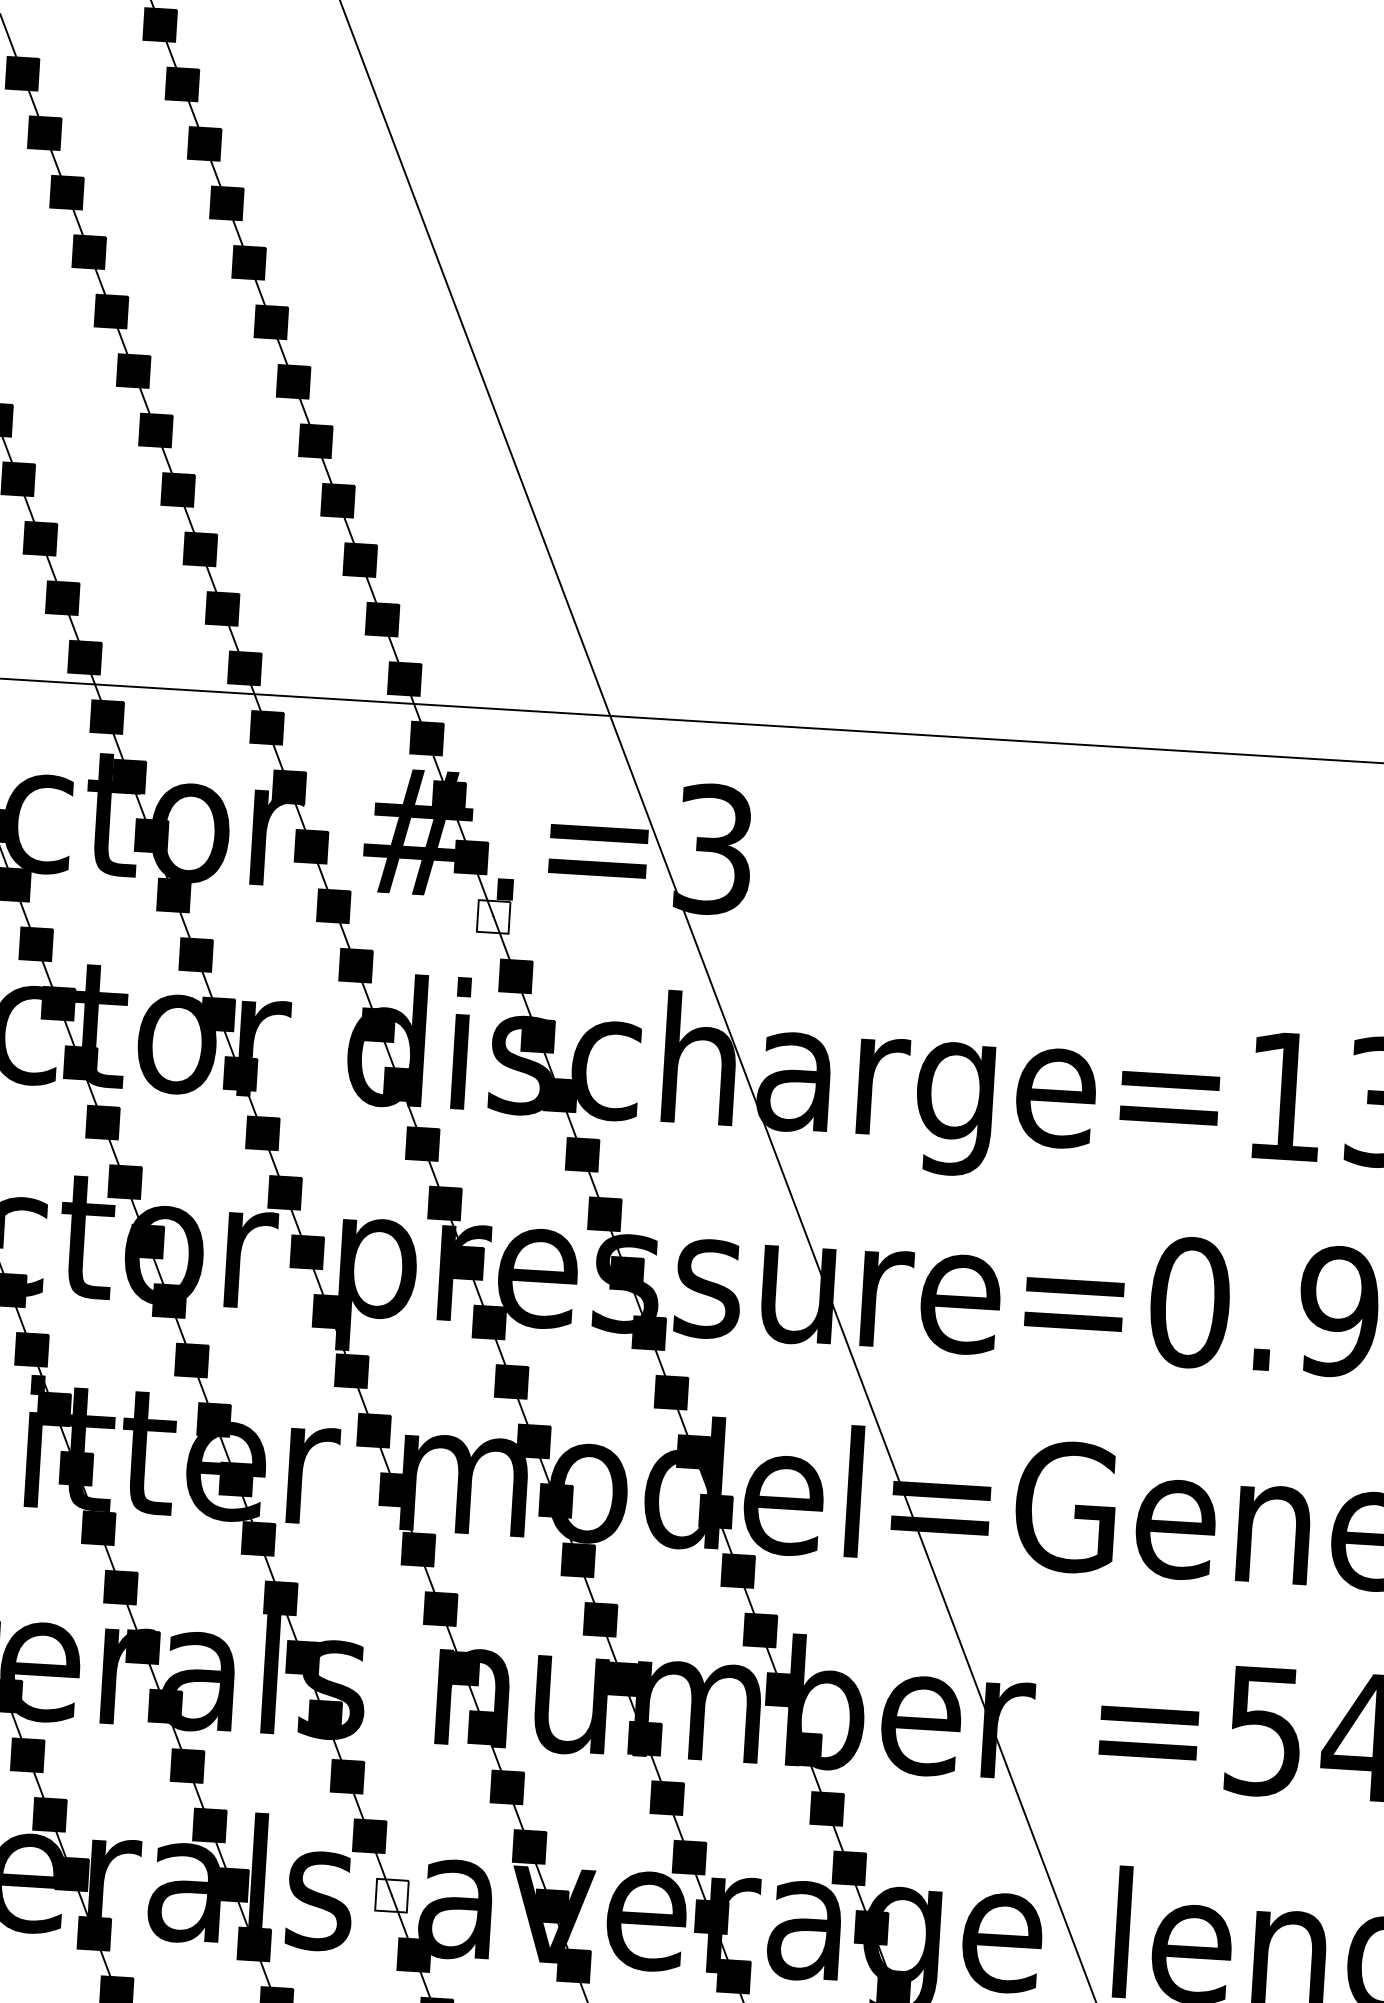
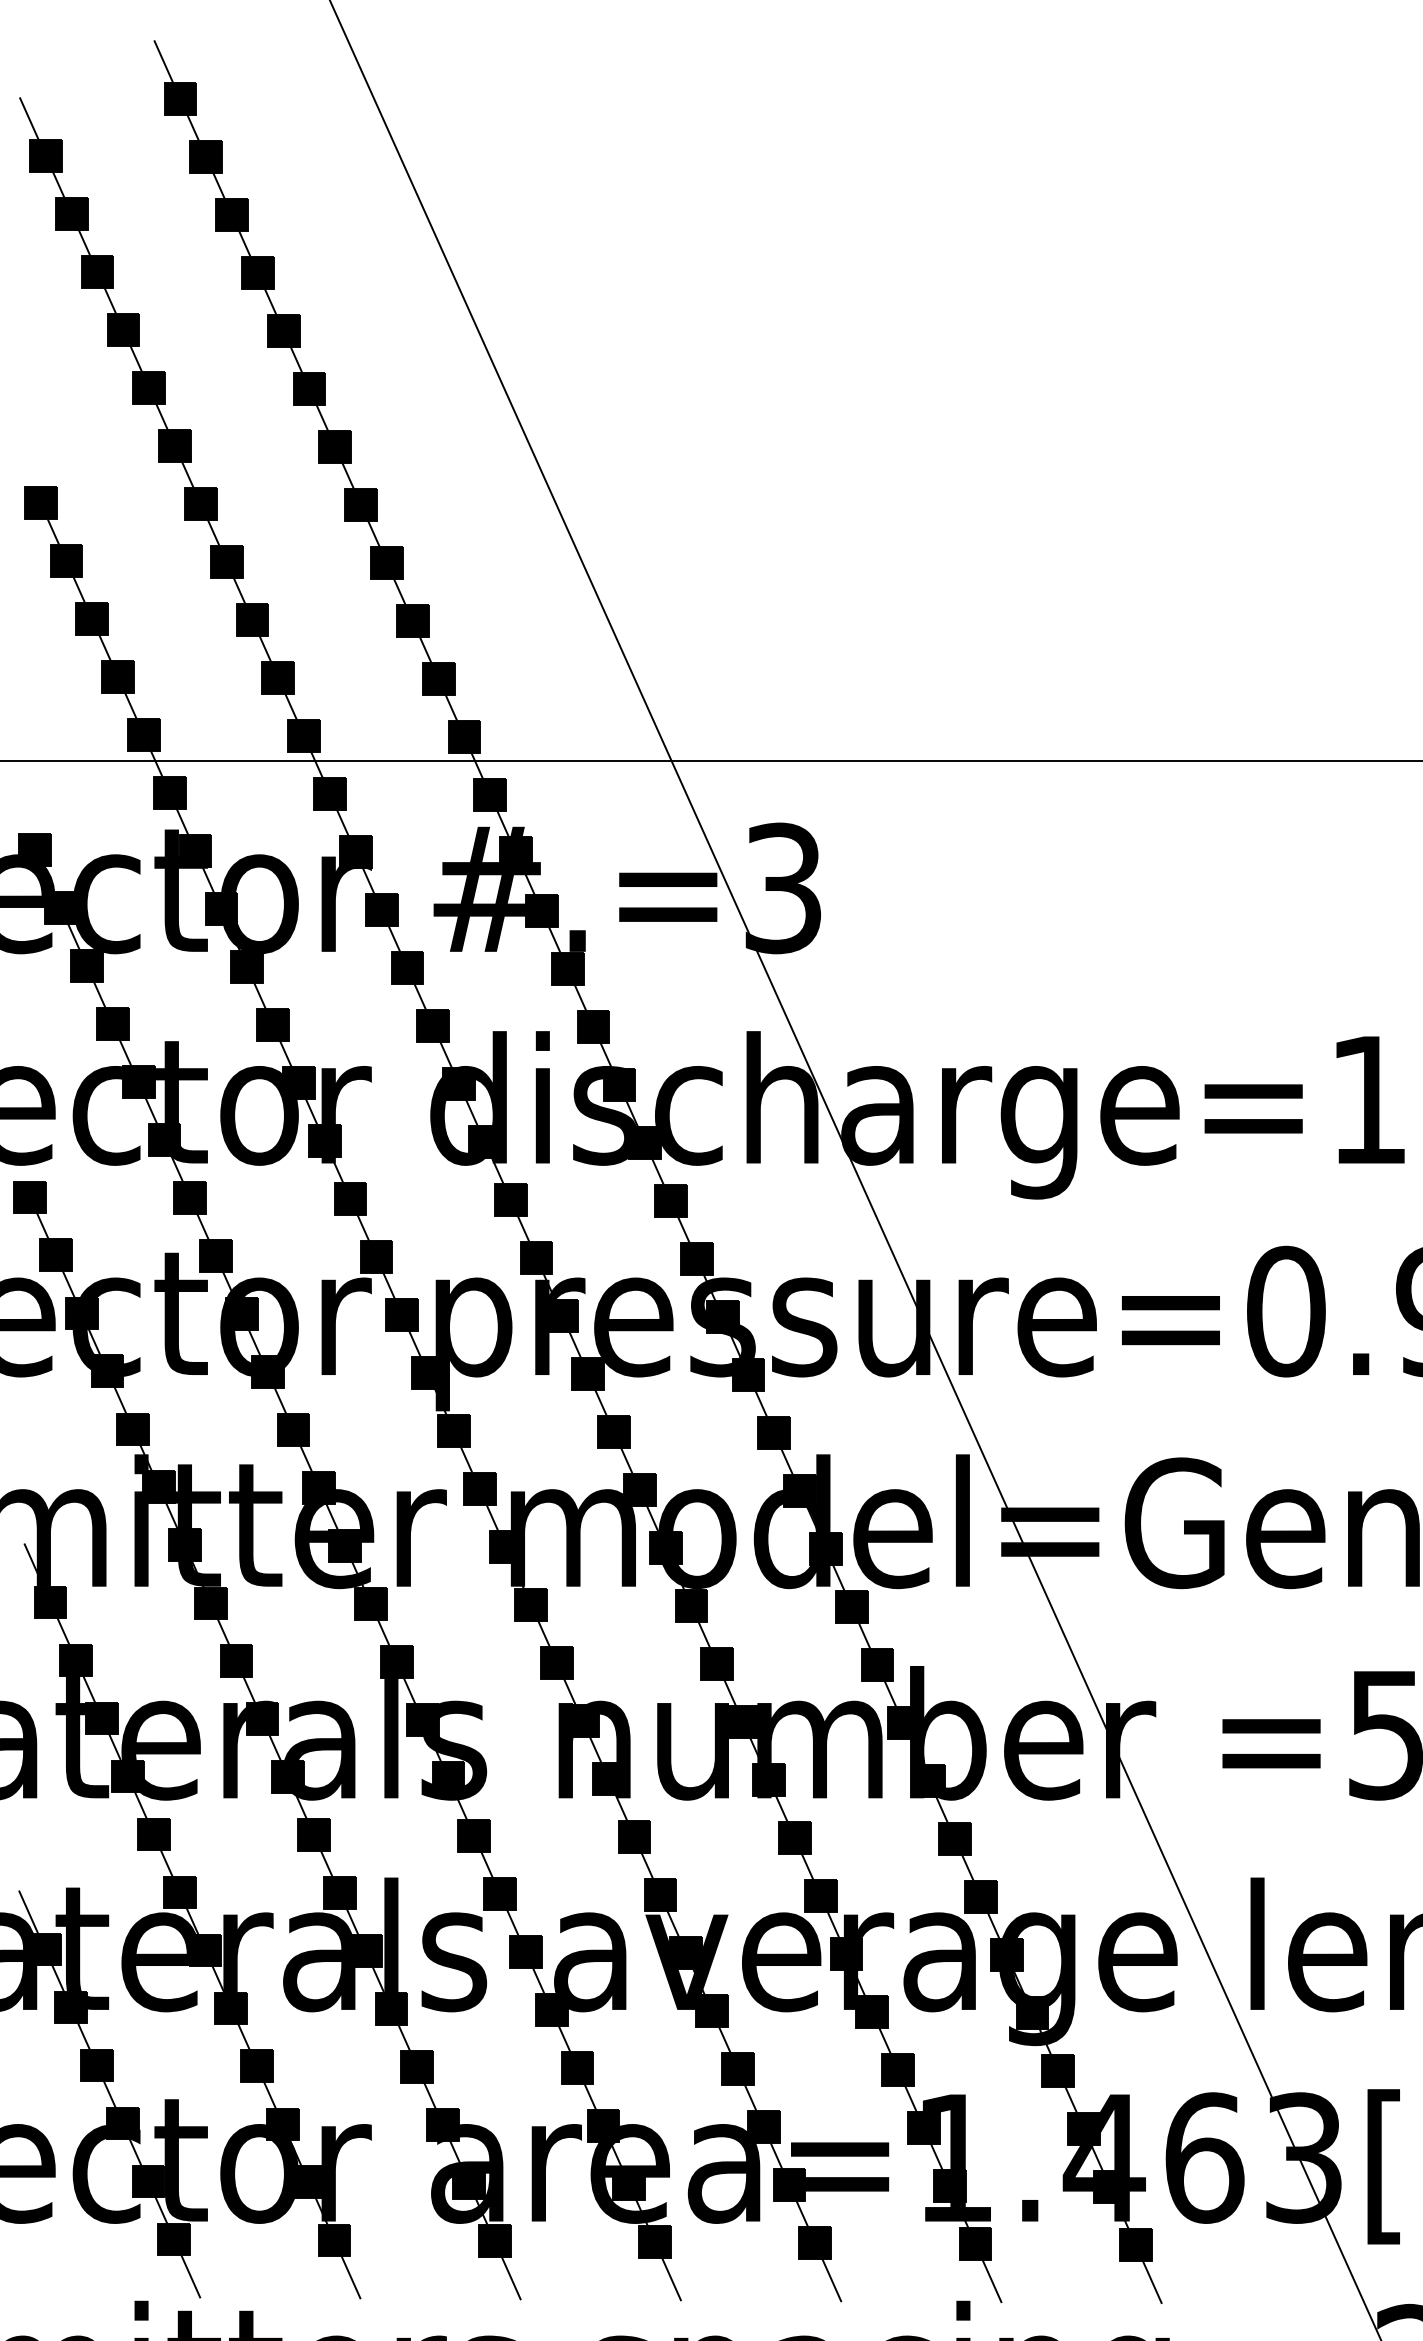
fill: (493, 916) -> (567, 968), added
fill: (391, 1895) -> (525, 1952), added

